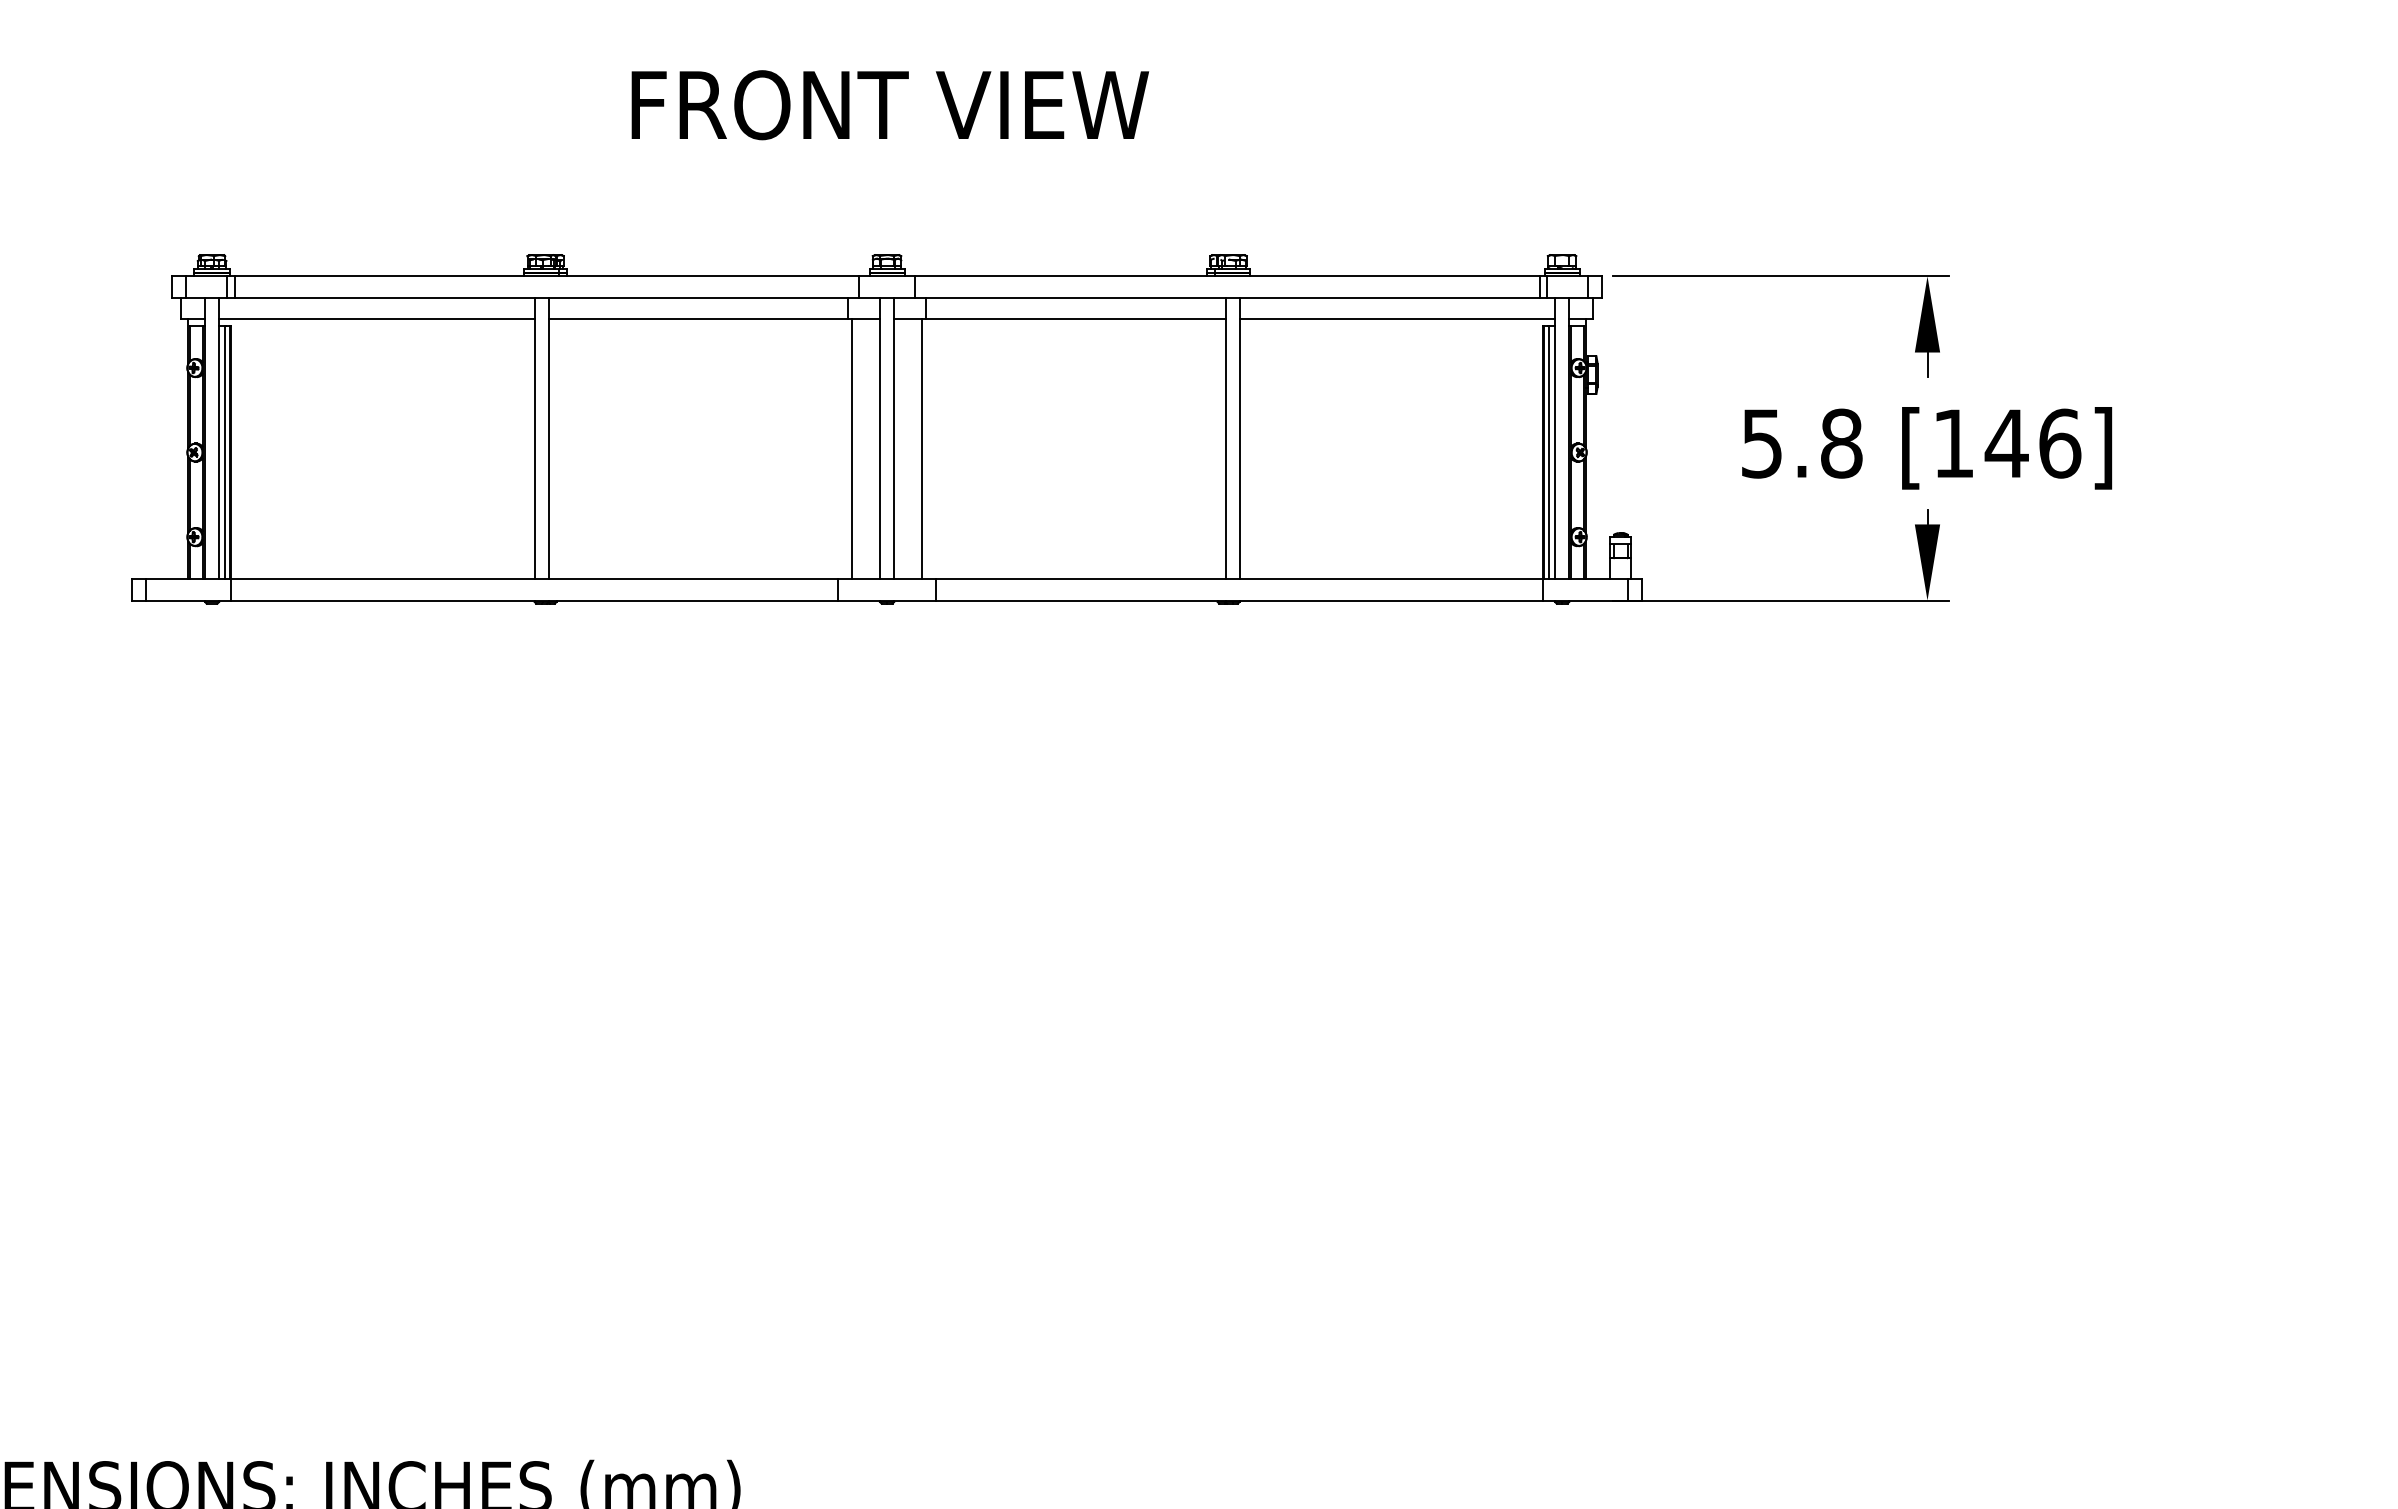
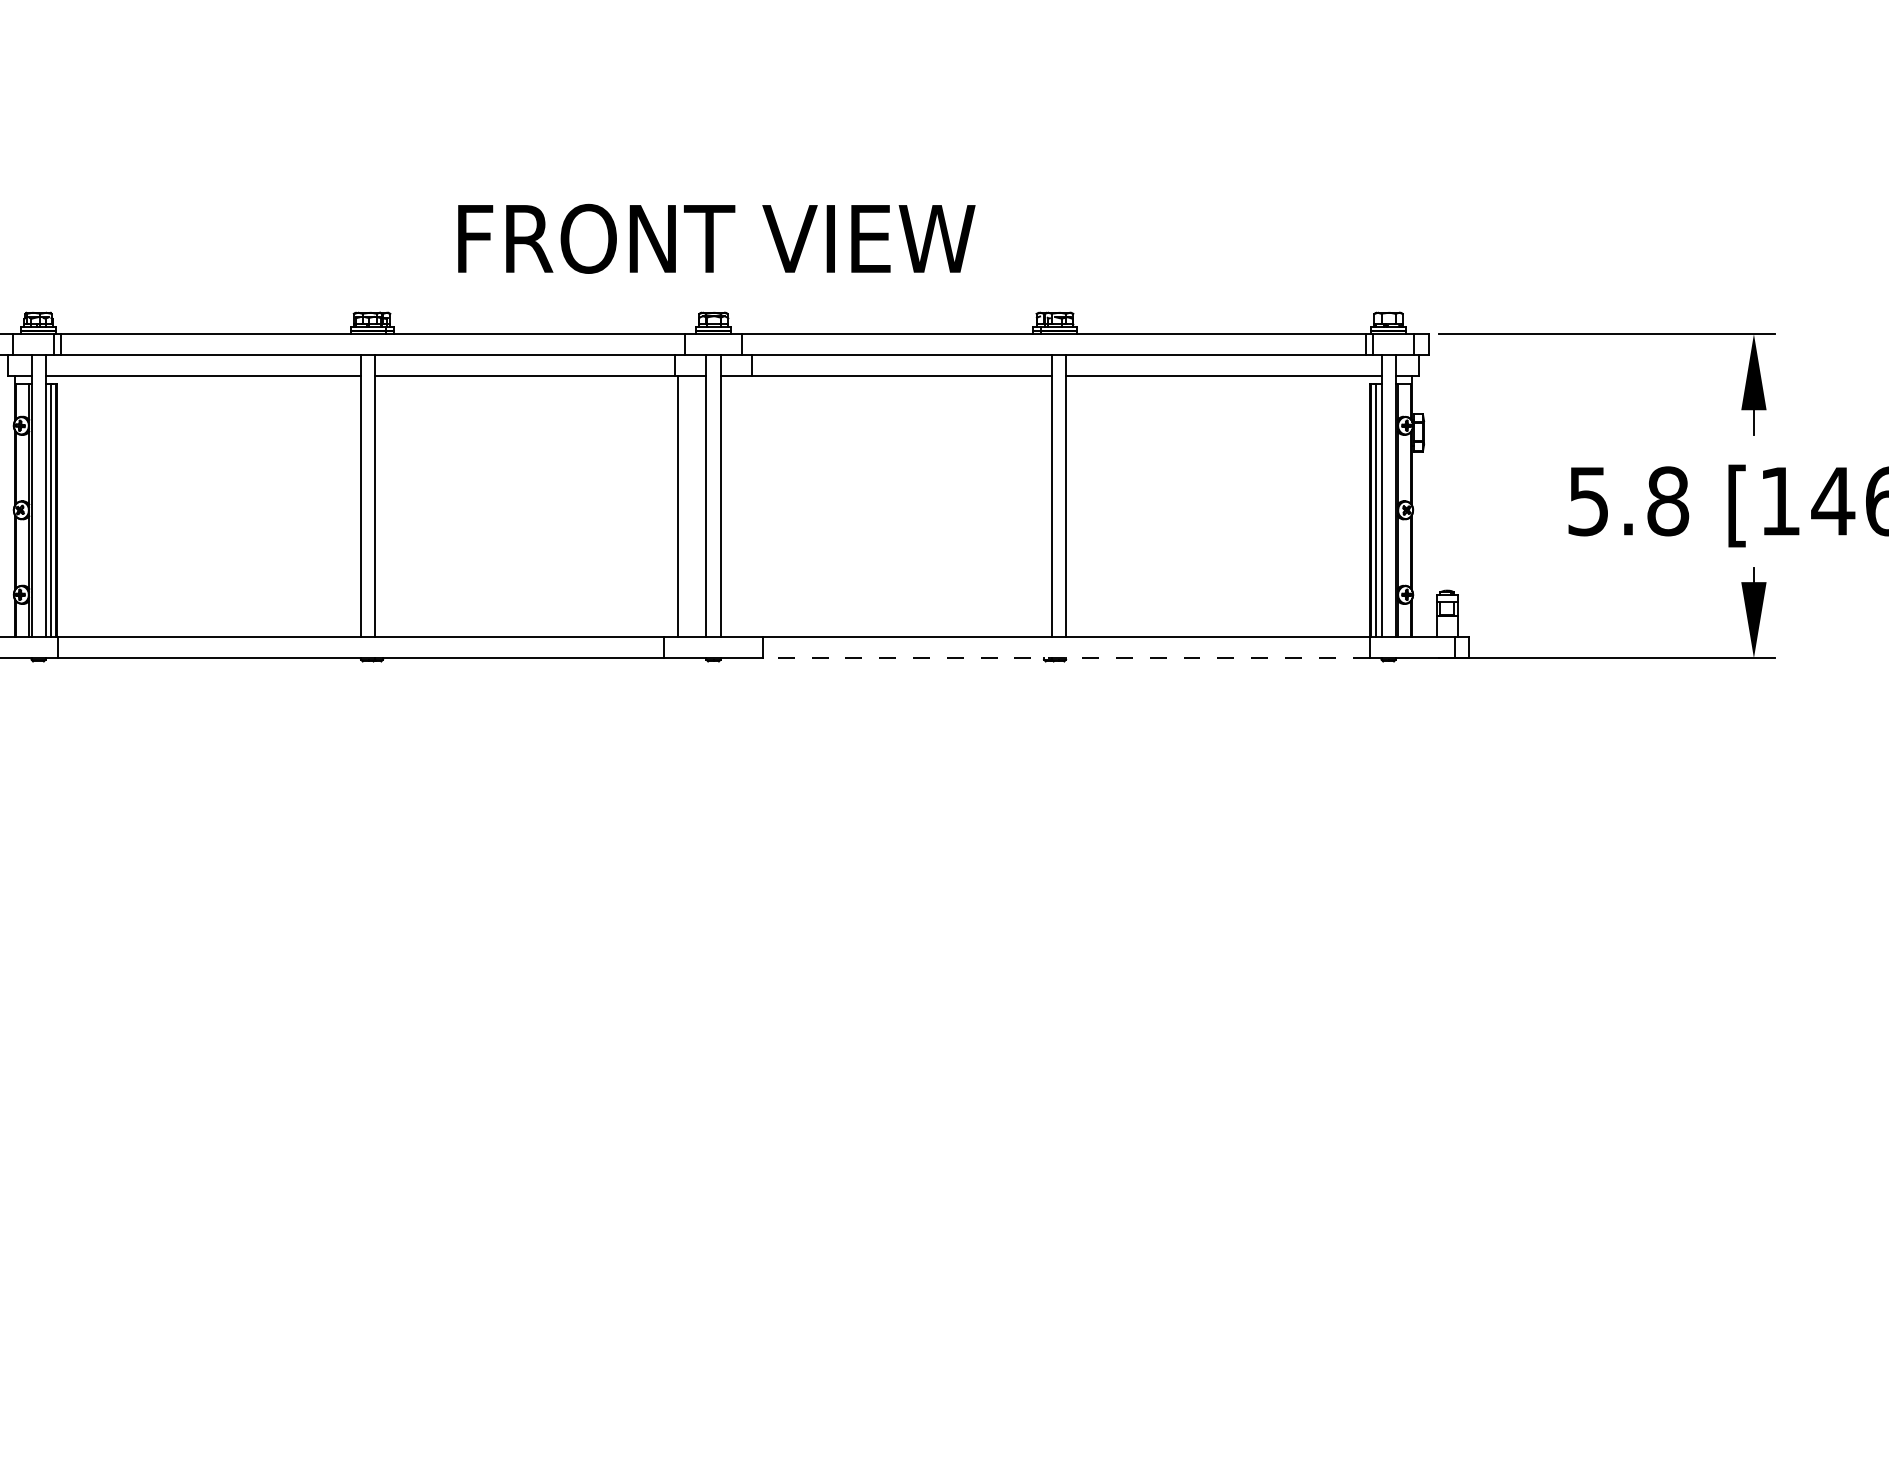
text: (890, 105) -> (716, 239), moved
line: (922, 448) -> (748, 506), removed
line: (1239, 600) -> (1065, 658), solid -> dashed

